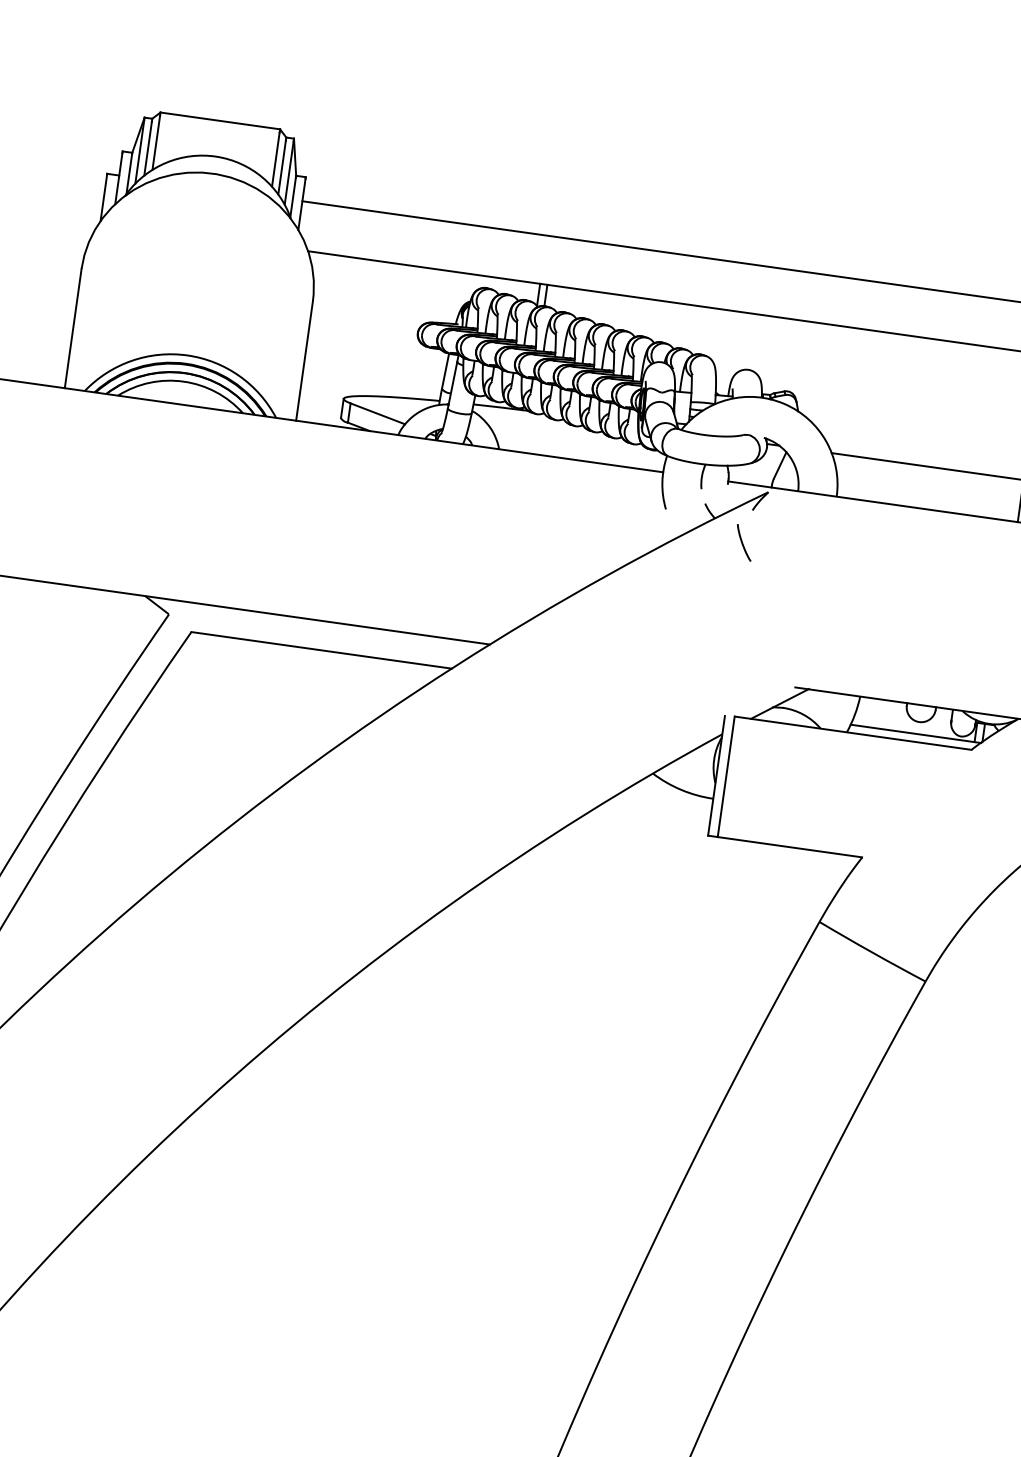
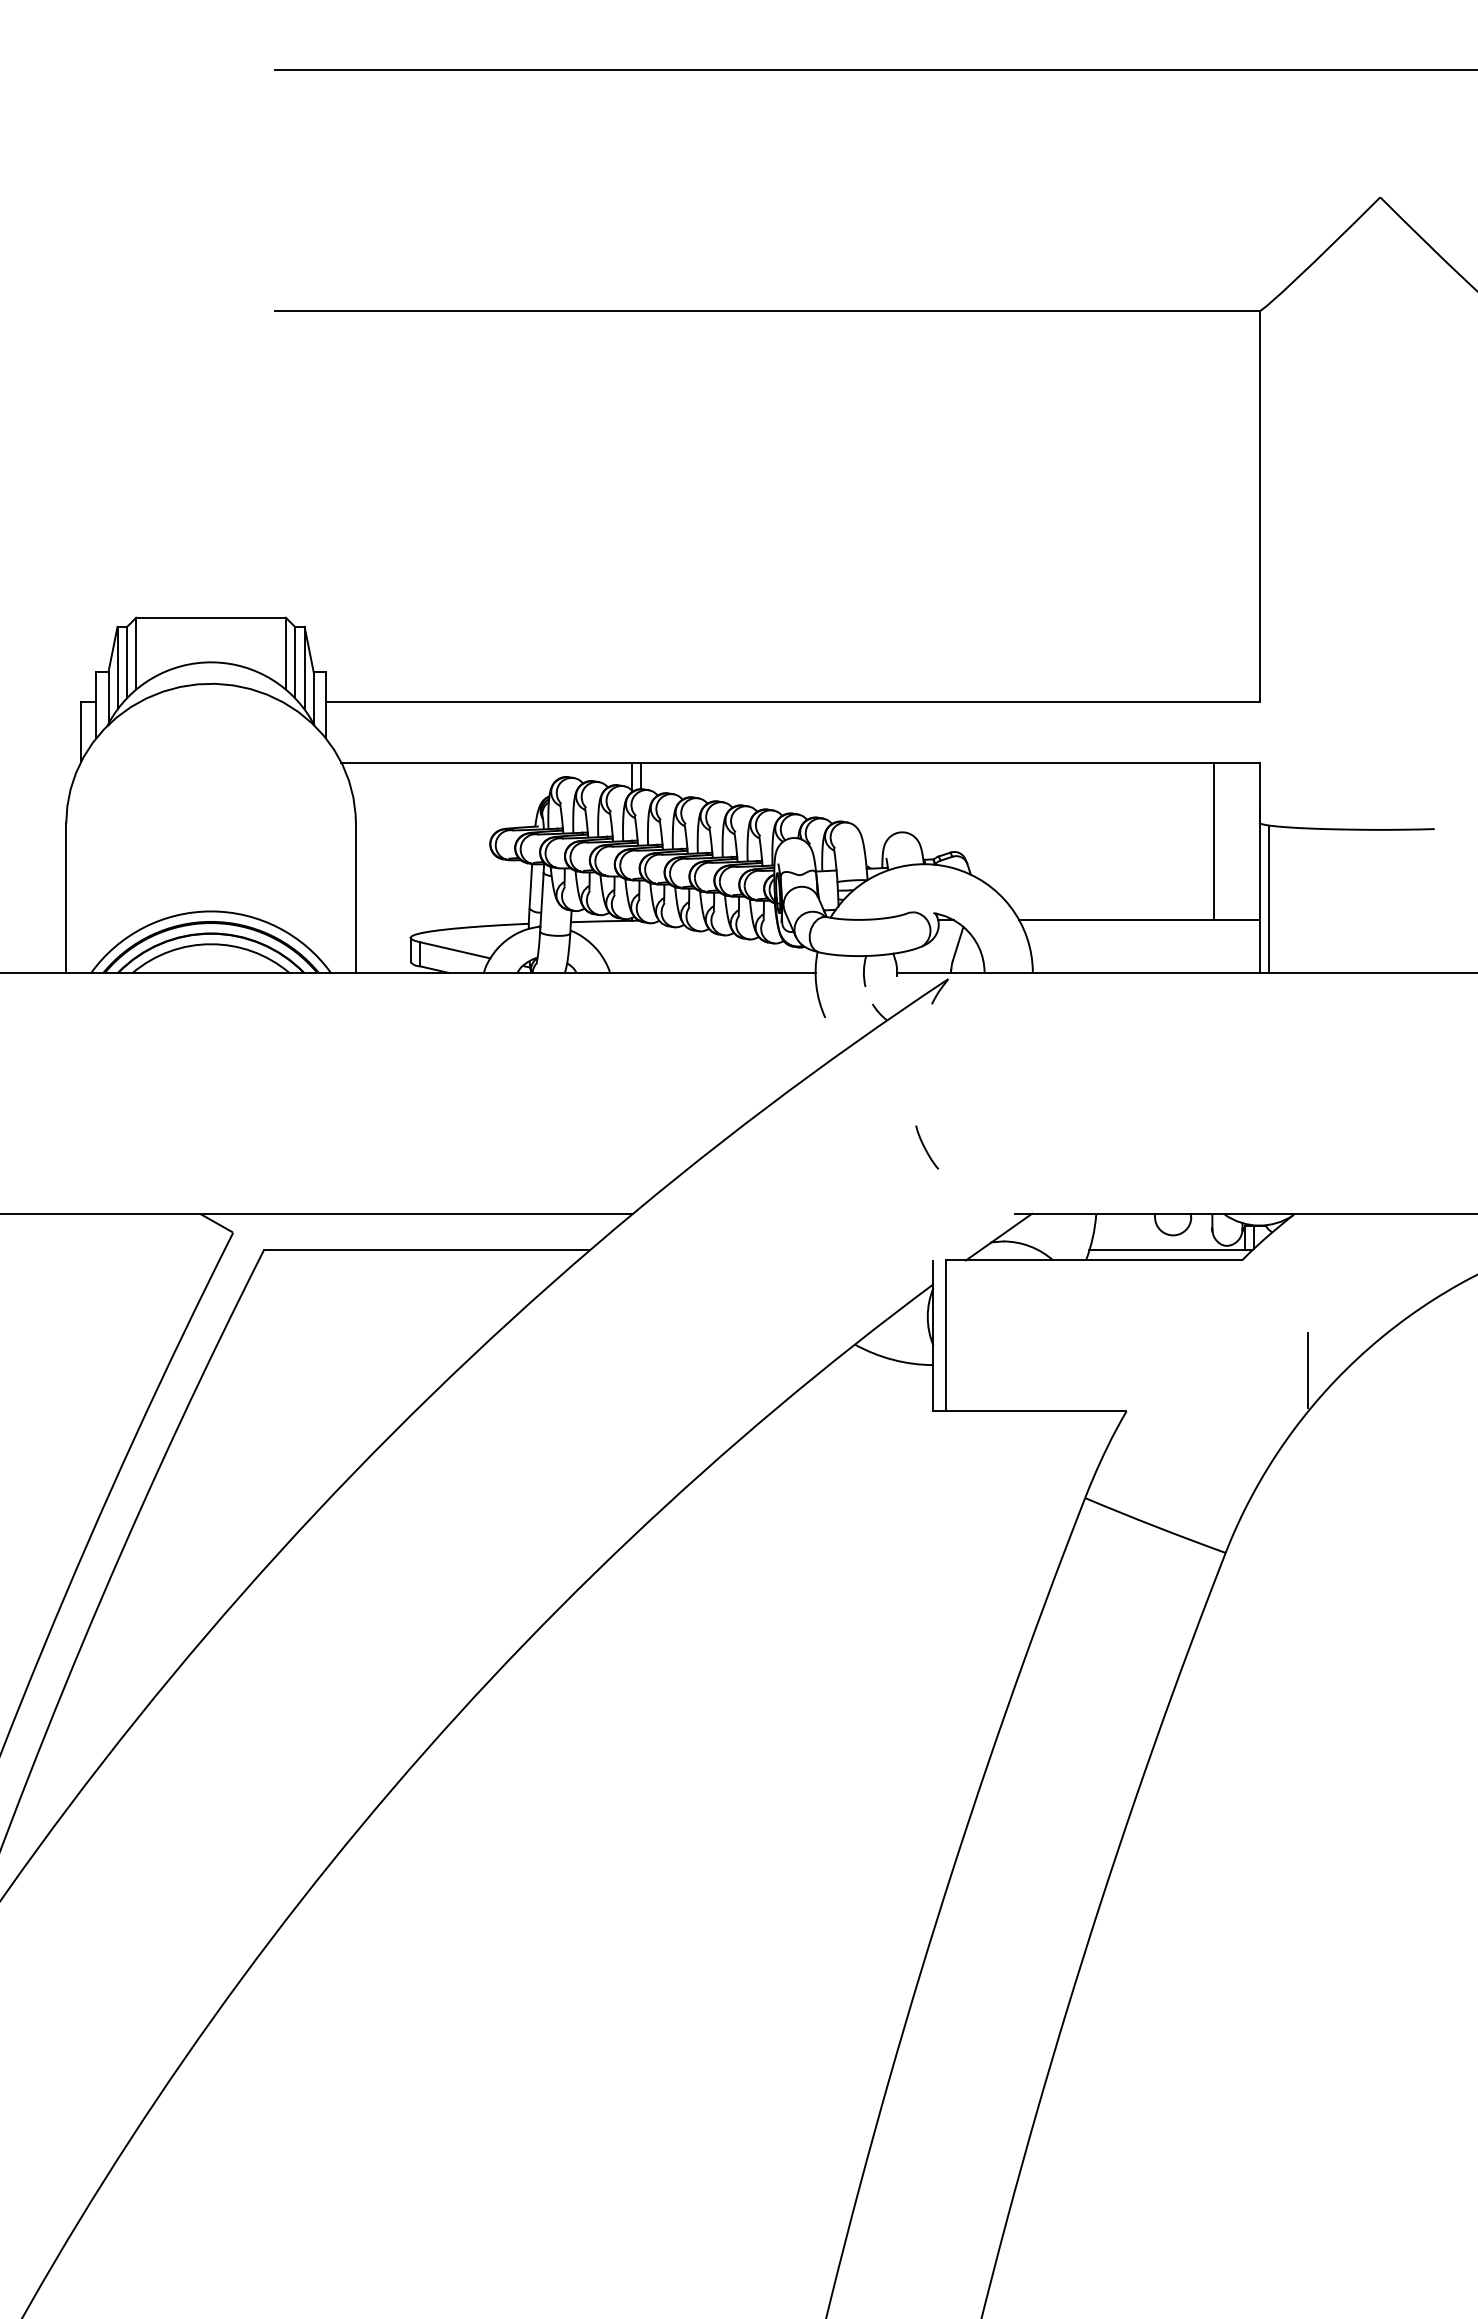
line: (996, 412) -> (1214, 841), added
curve: (743, 543) -> (926, 1148), moved
line: (1011, 844) -> (1307, 1369), added

